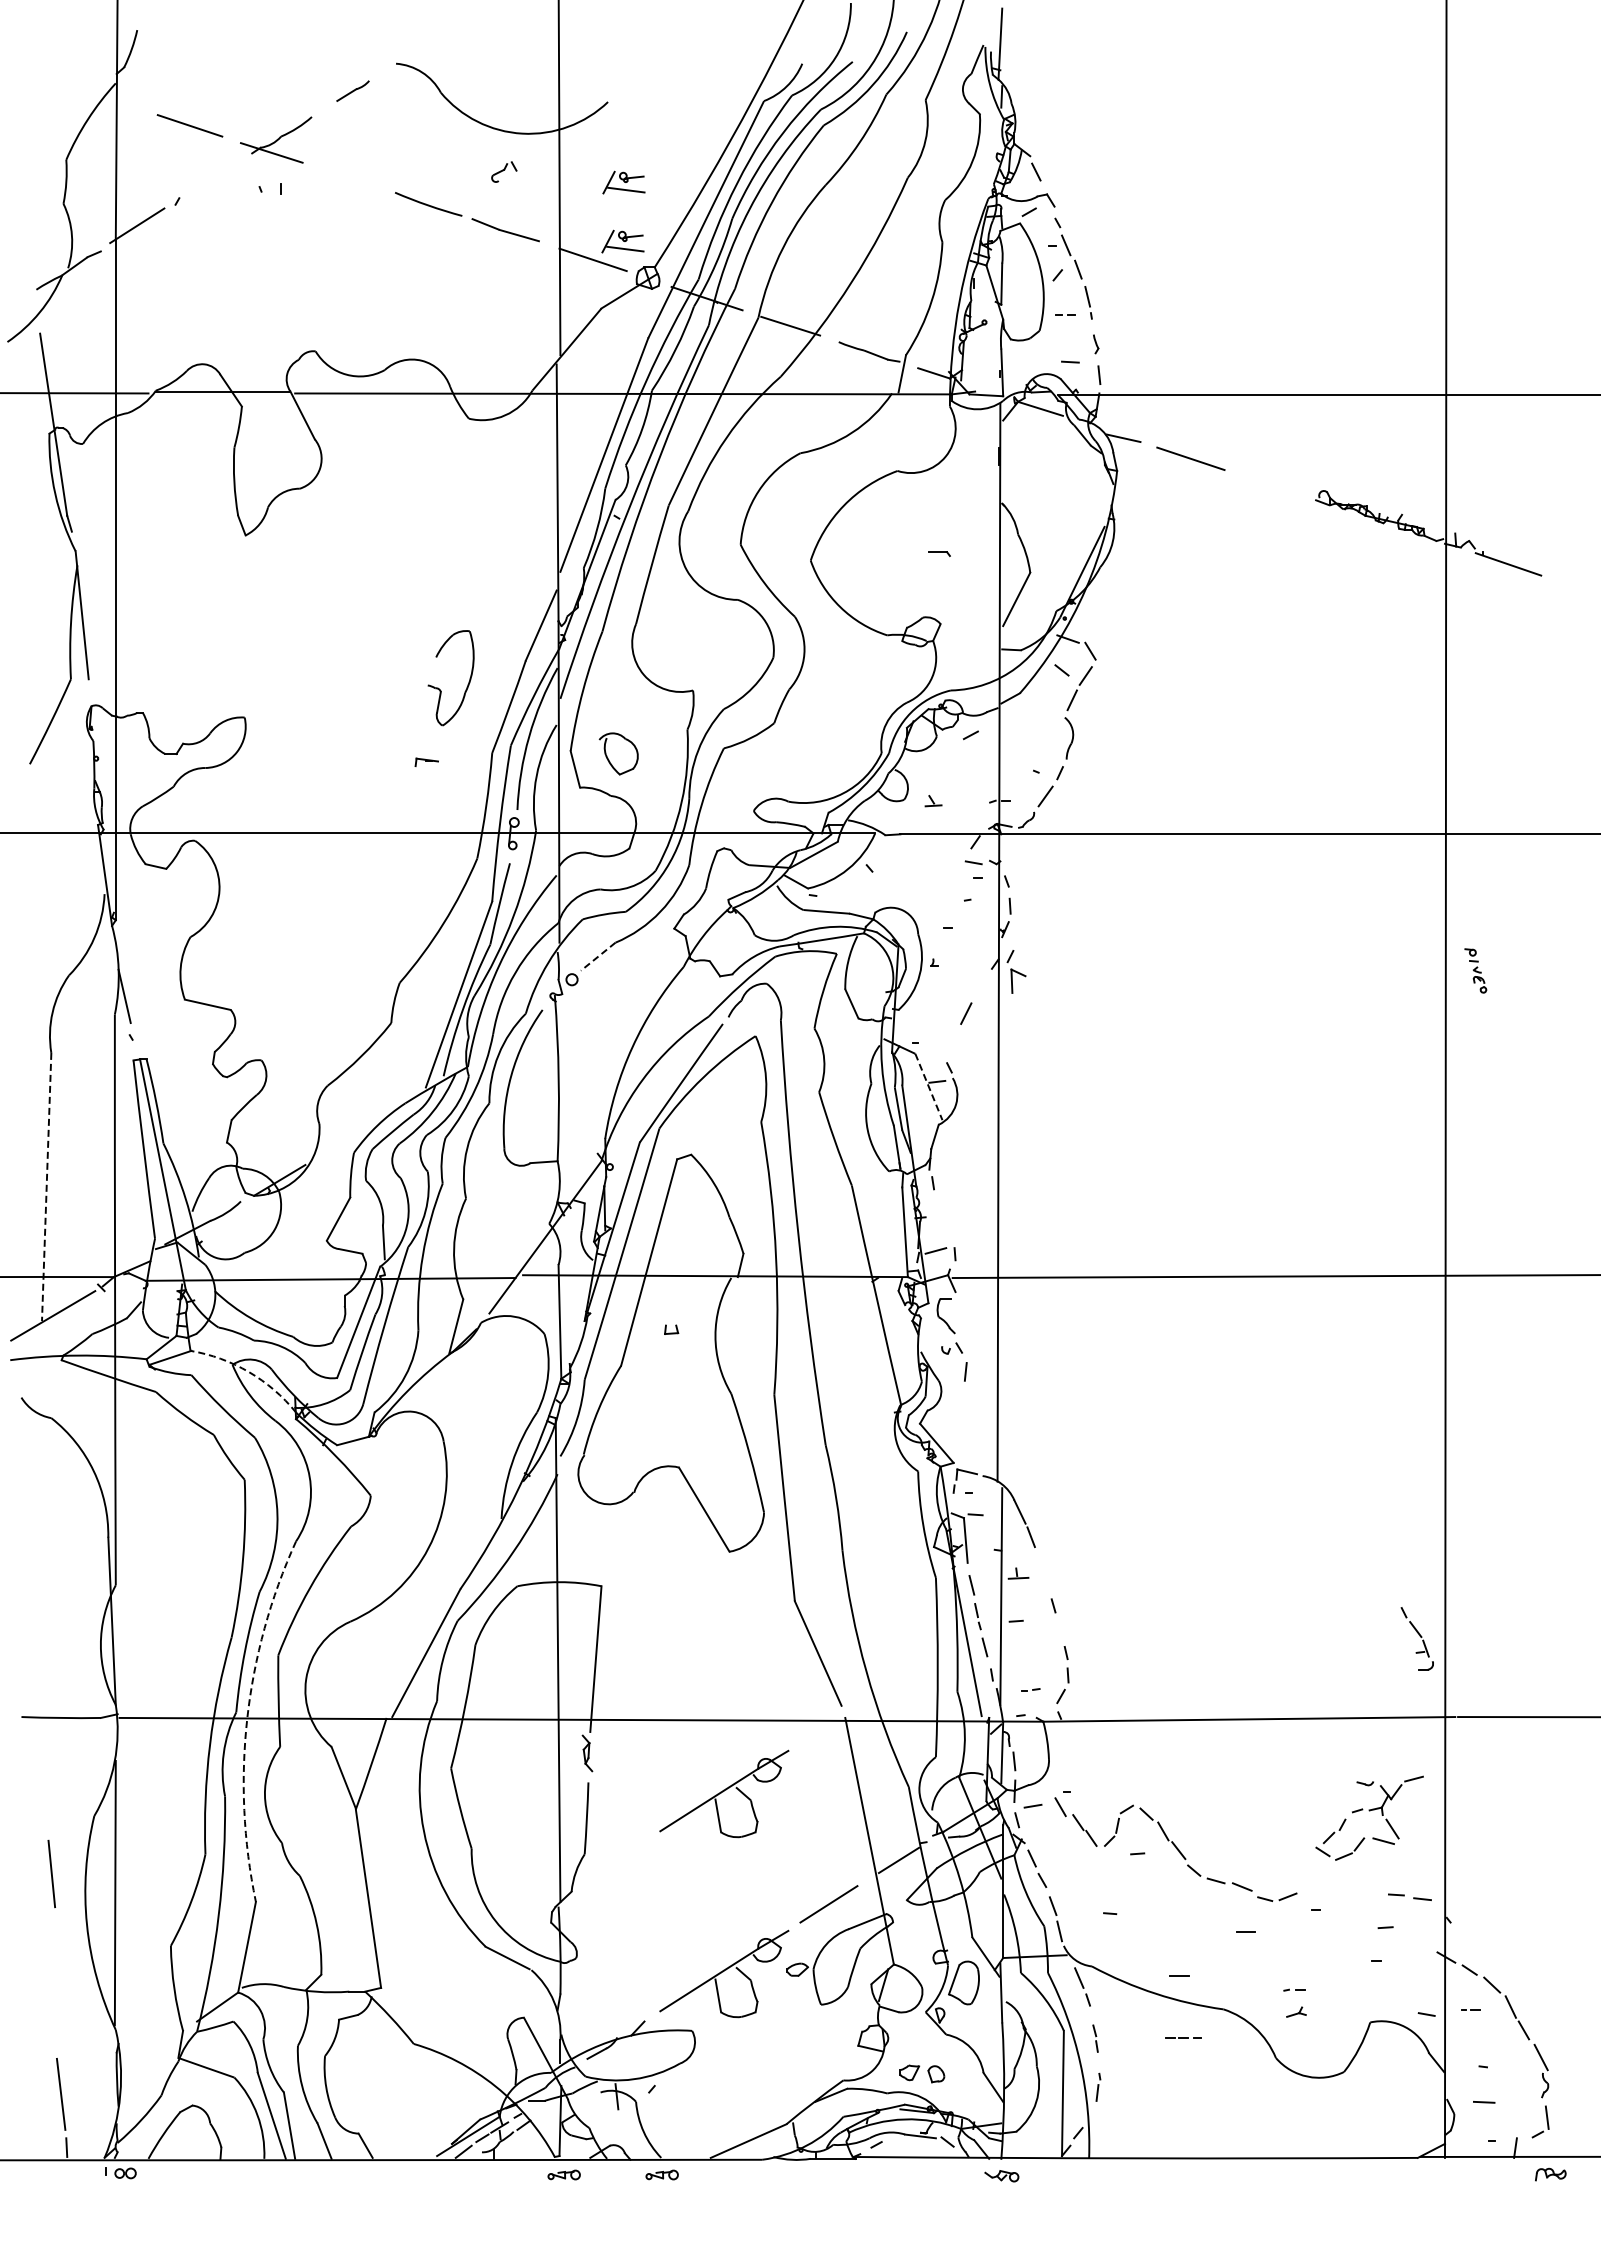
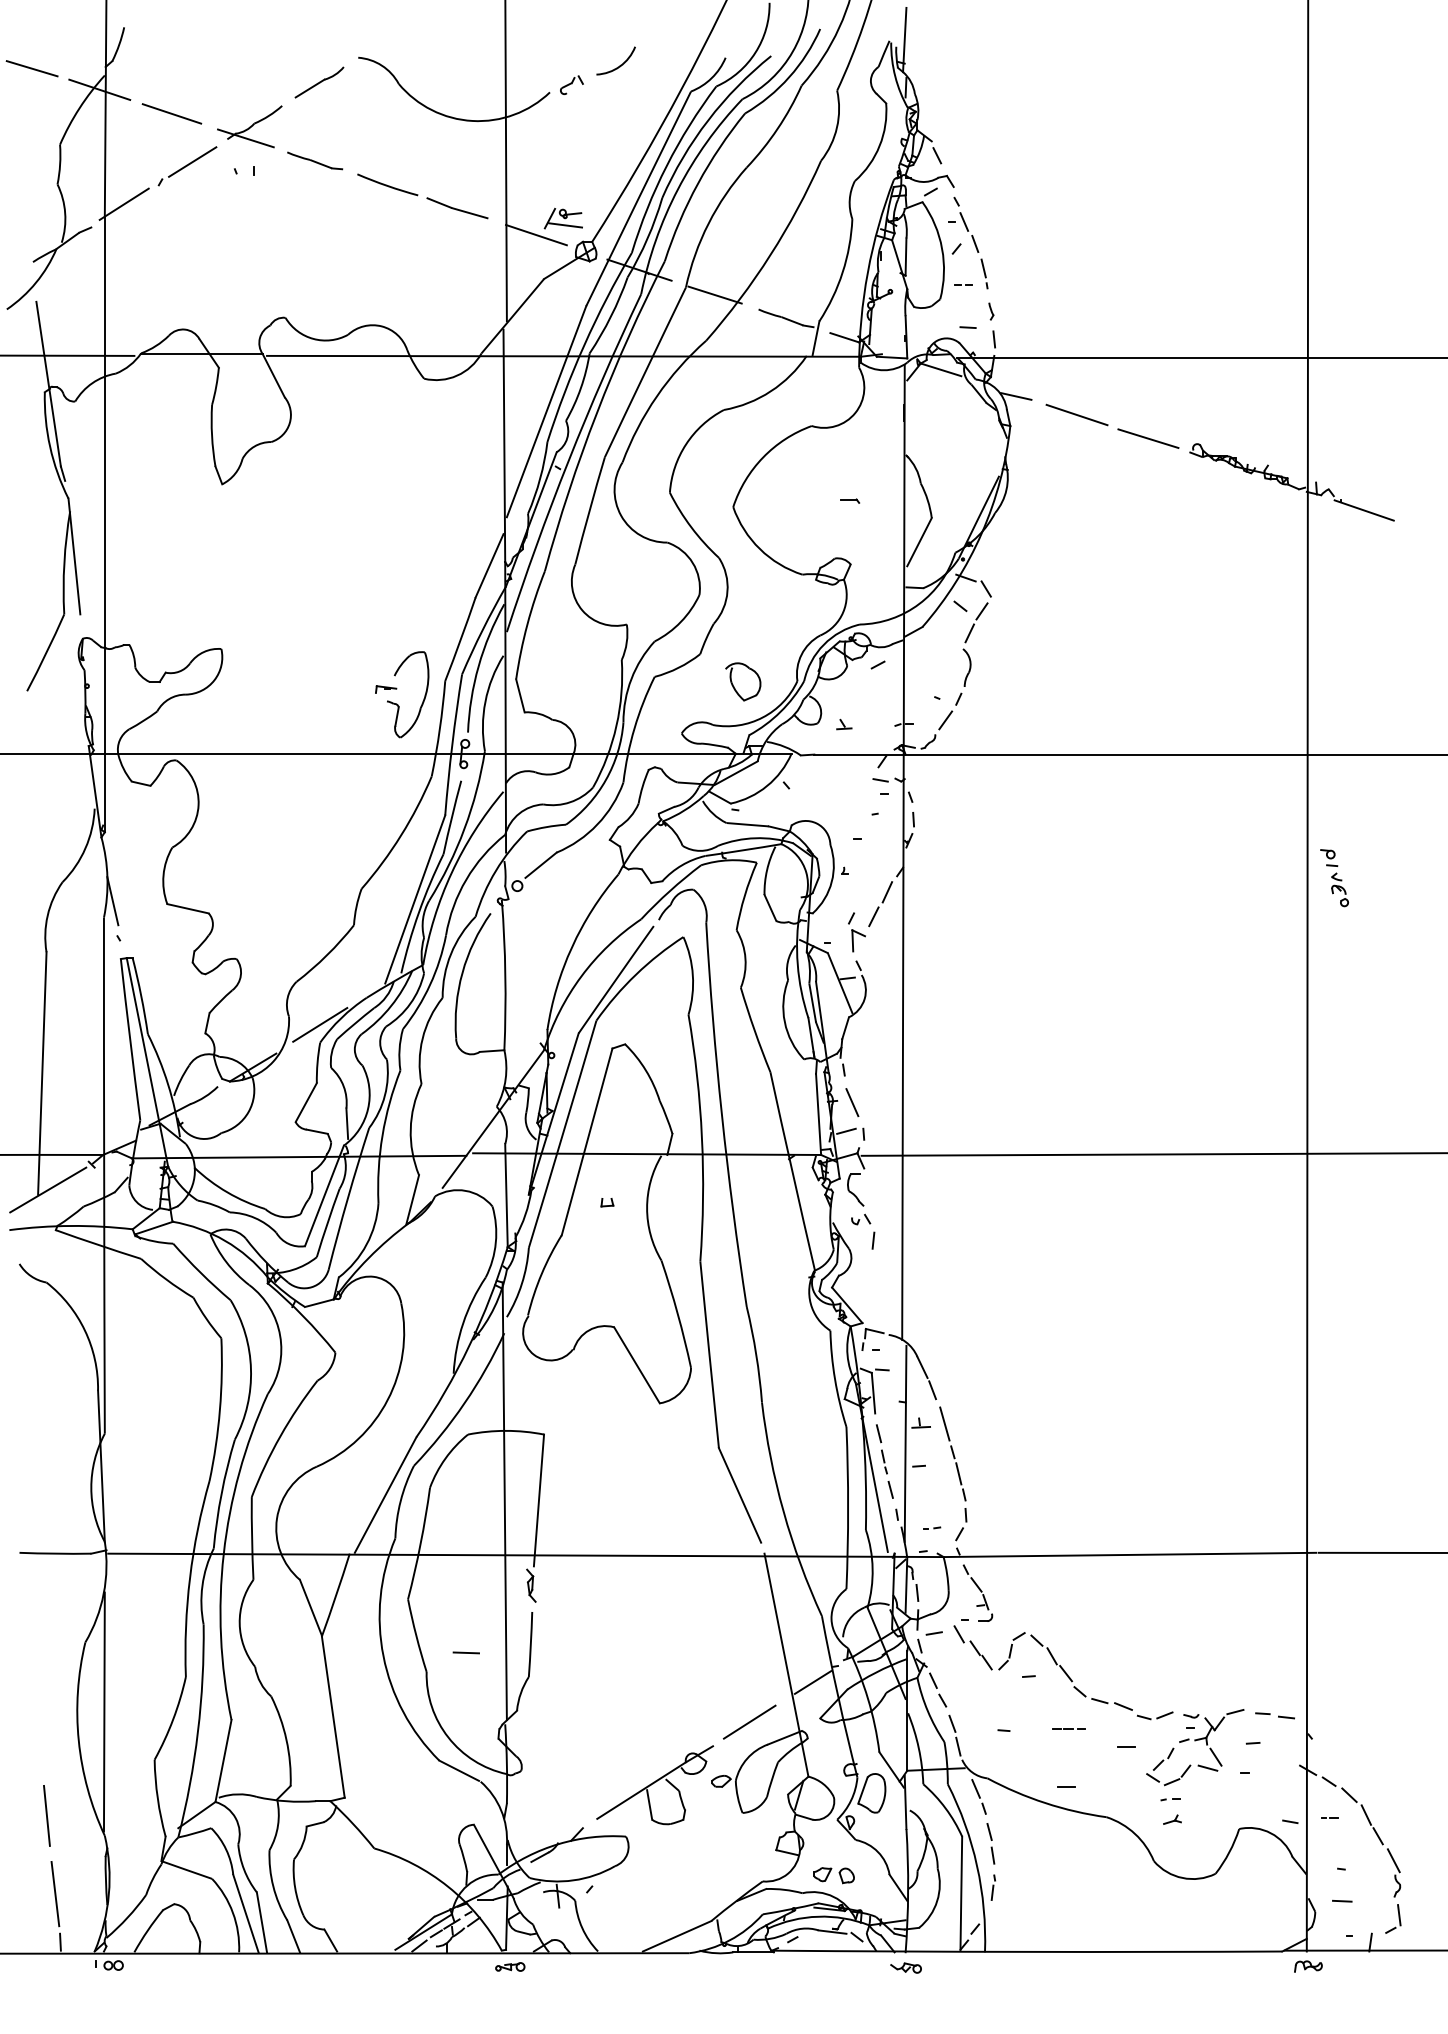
arc: (684, 72) -> (619, 65), added
line: (35, 75) -> (32, 68), added
part: (352, 90) -> (318, 81), size x1.67
line: (109, 99) -> (99, 90), added
part: (504, 171) -> (572, 84), moved
part: (348, 177) -> (315, 160), added
line: (212, 178) -> (192, 161), added
part: (623, 182) -> (563, 165), removed
line: (1269, 484) -> (1148, 438), added
part: (439, 688) -> (397, 704), moved
part: (609, 759) -> (734, 686), moved
line: (597, 957) -> (540, 865), dashed -> solid
part: (1475, 970) -> (1334, 877), size x1.43
part: (1016, 971) -> (856, 931), moved
line: (981, 986) -> (887, 892), added
line: (928, 1087) -> (839, 983), dashed -> solid
line: (353, 1132) -> (319, 1024), added
line: (46, 1187) -> (42, 1073), dashed -> solid
line: (941, 1219) -> (851, 1102), added
arc: (248, 1372) -> (224, 1241), dashed -> solid
line: (1044, 1574) -> (944, 1423), added
line: (1059, 1629) -> (958, 1473), added
part: (1416, 1638) -> (977, 1593), moved
arc: (247, 1718) -> (223, 1554), dashed -> solid
part: (724, 1793) -> (655, 1621), removed
part: (1369, 1817) -> (1195, 1746), moved
line: (515, 1827) -> (466, 1652), added
line: (51, 1873) -> (46, 1815), moved
line: (1183, 2037) -> (1068, 1728), moved
part: (1095, 2038) -> (990, 1843), size x1.67
part: (661, 2174) -> (598, 1966), removed
part: (1550, 2174) -> (1308, 1966), moved

